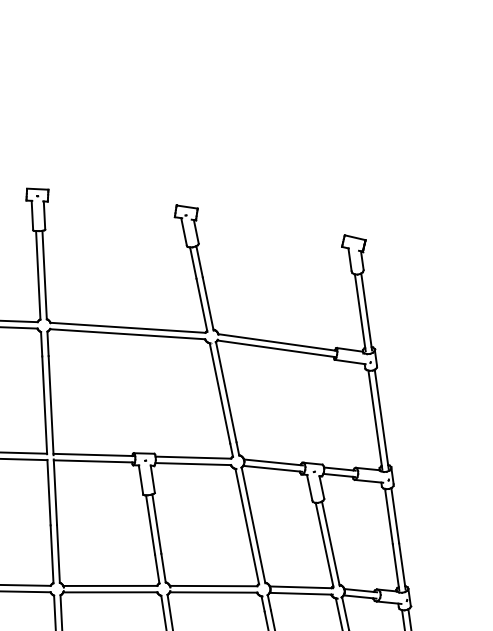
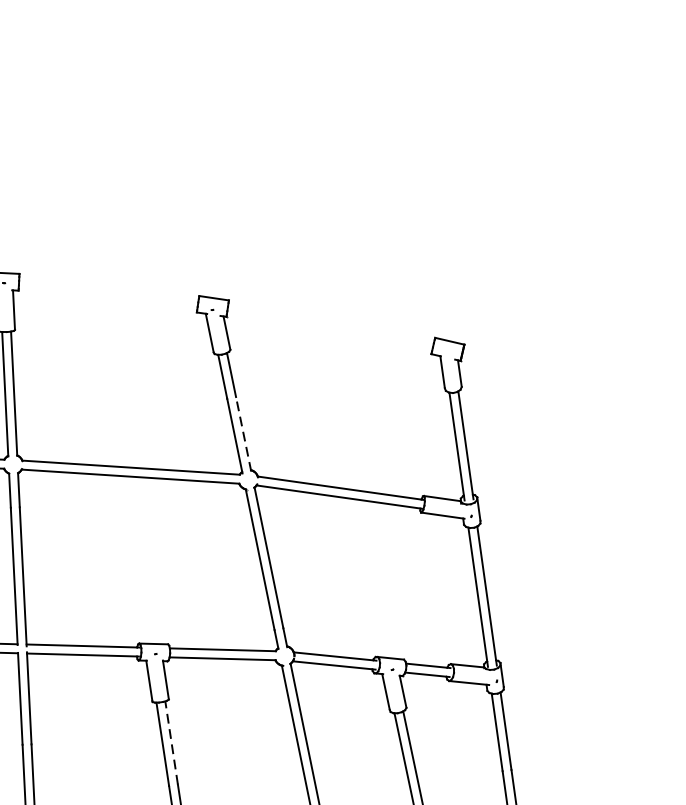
line: (208, 303) -> (244, 433), solid -> dashed
line: (156, 523) -> (171, 742), solid -> dashed

